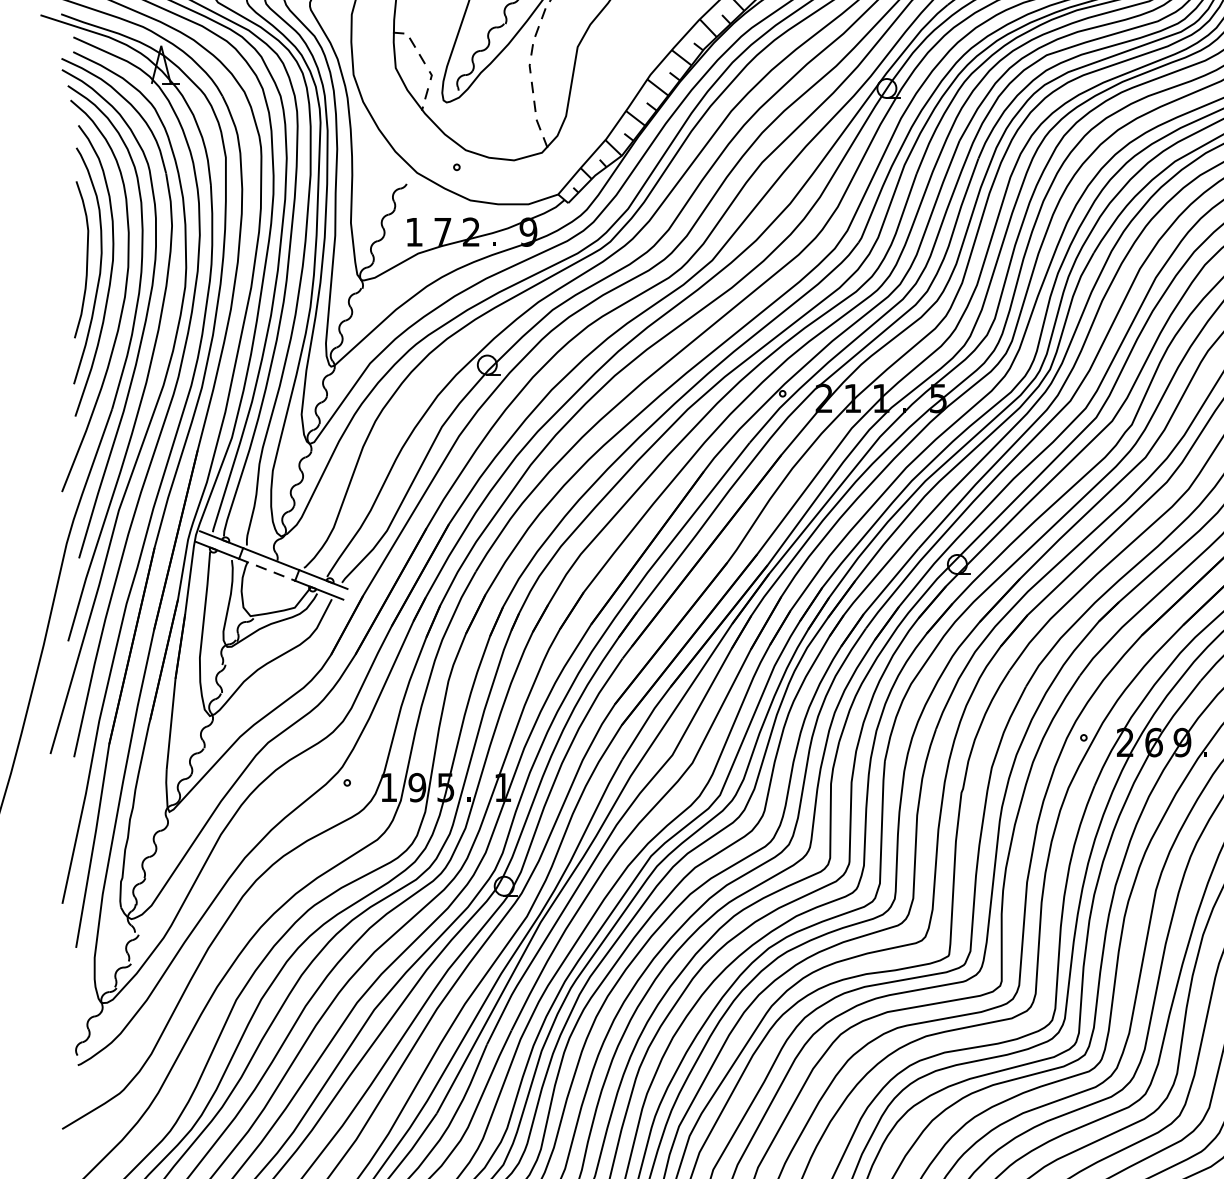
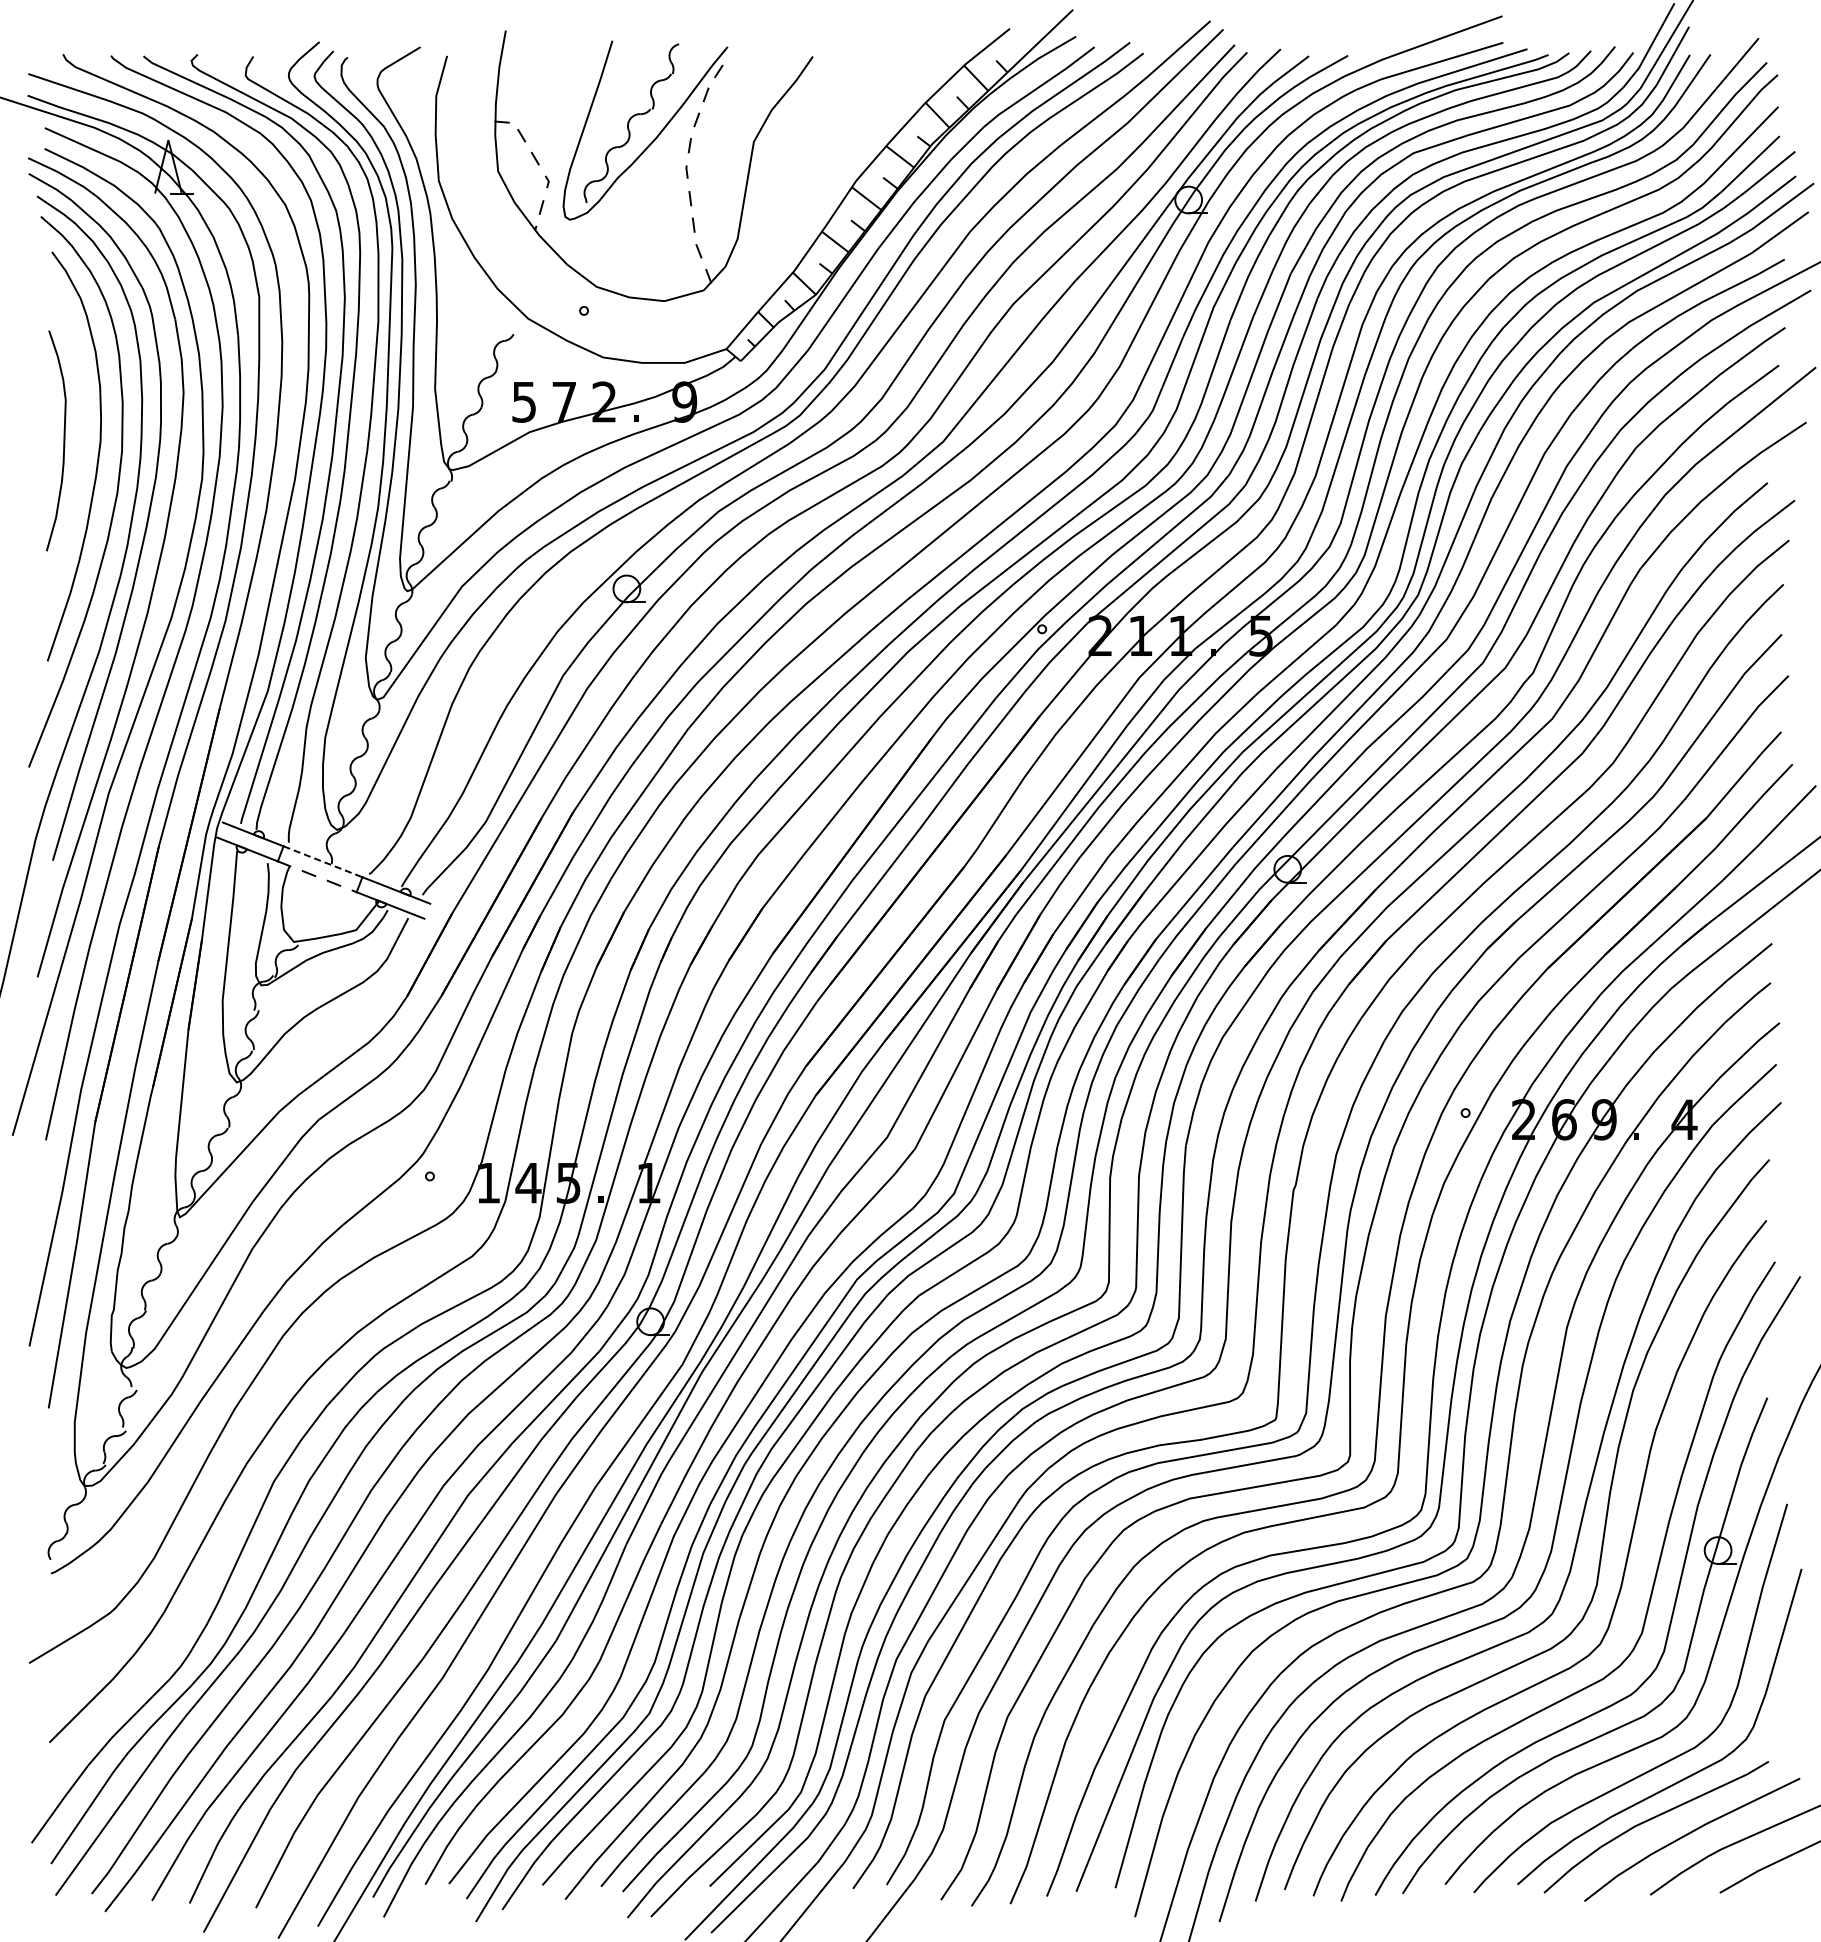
text: (413, 232) -> (523, 402), 1 -> 5
curve: (100, 265) -> (82, 449), removed
line: (271, 558) -> (323, 861), solid -> dashed
text: (417, 787) -> (528, 1182), 9 -> 4

